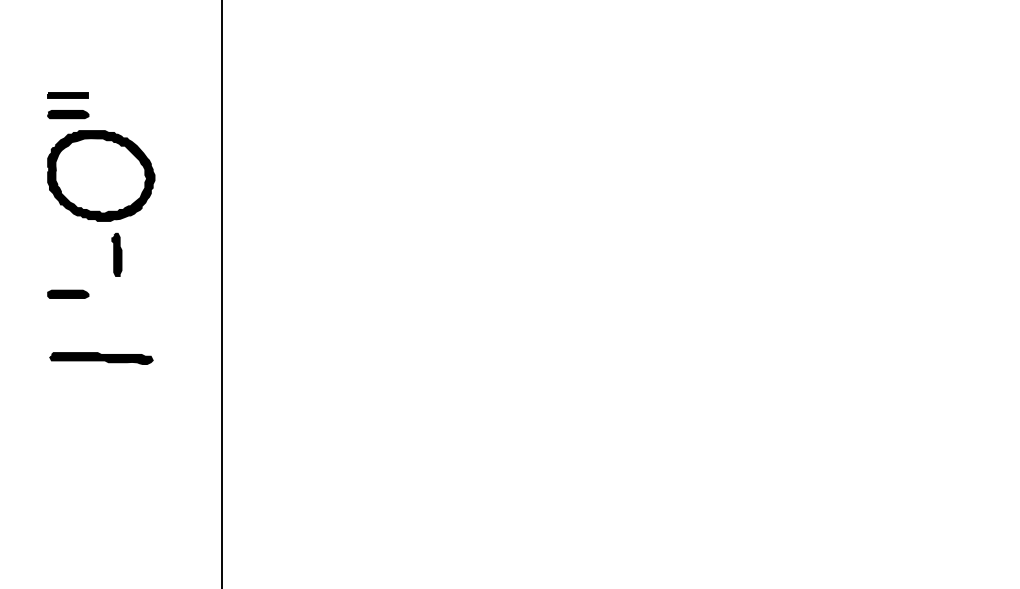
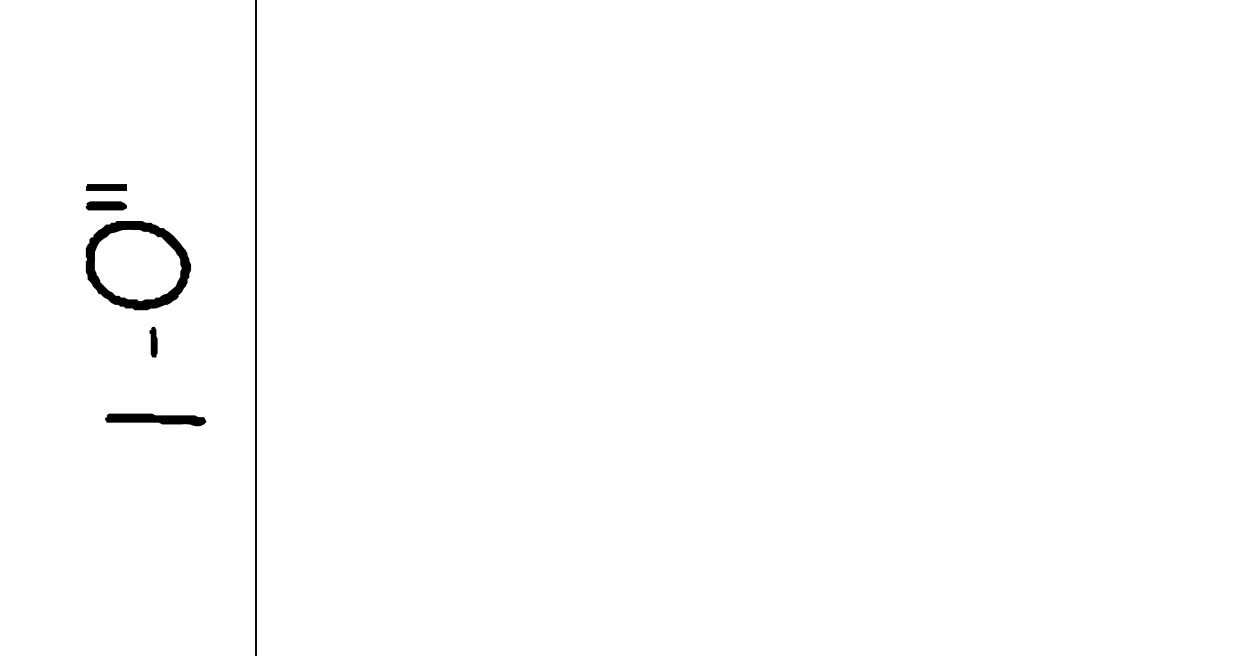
part: (116, 254) -> (153, 341), size x0.7
part: (67, 294) -> (105, 380), removed
part: (101, 358) -> (155, 419), moved

